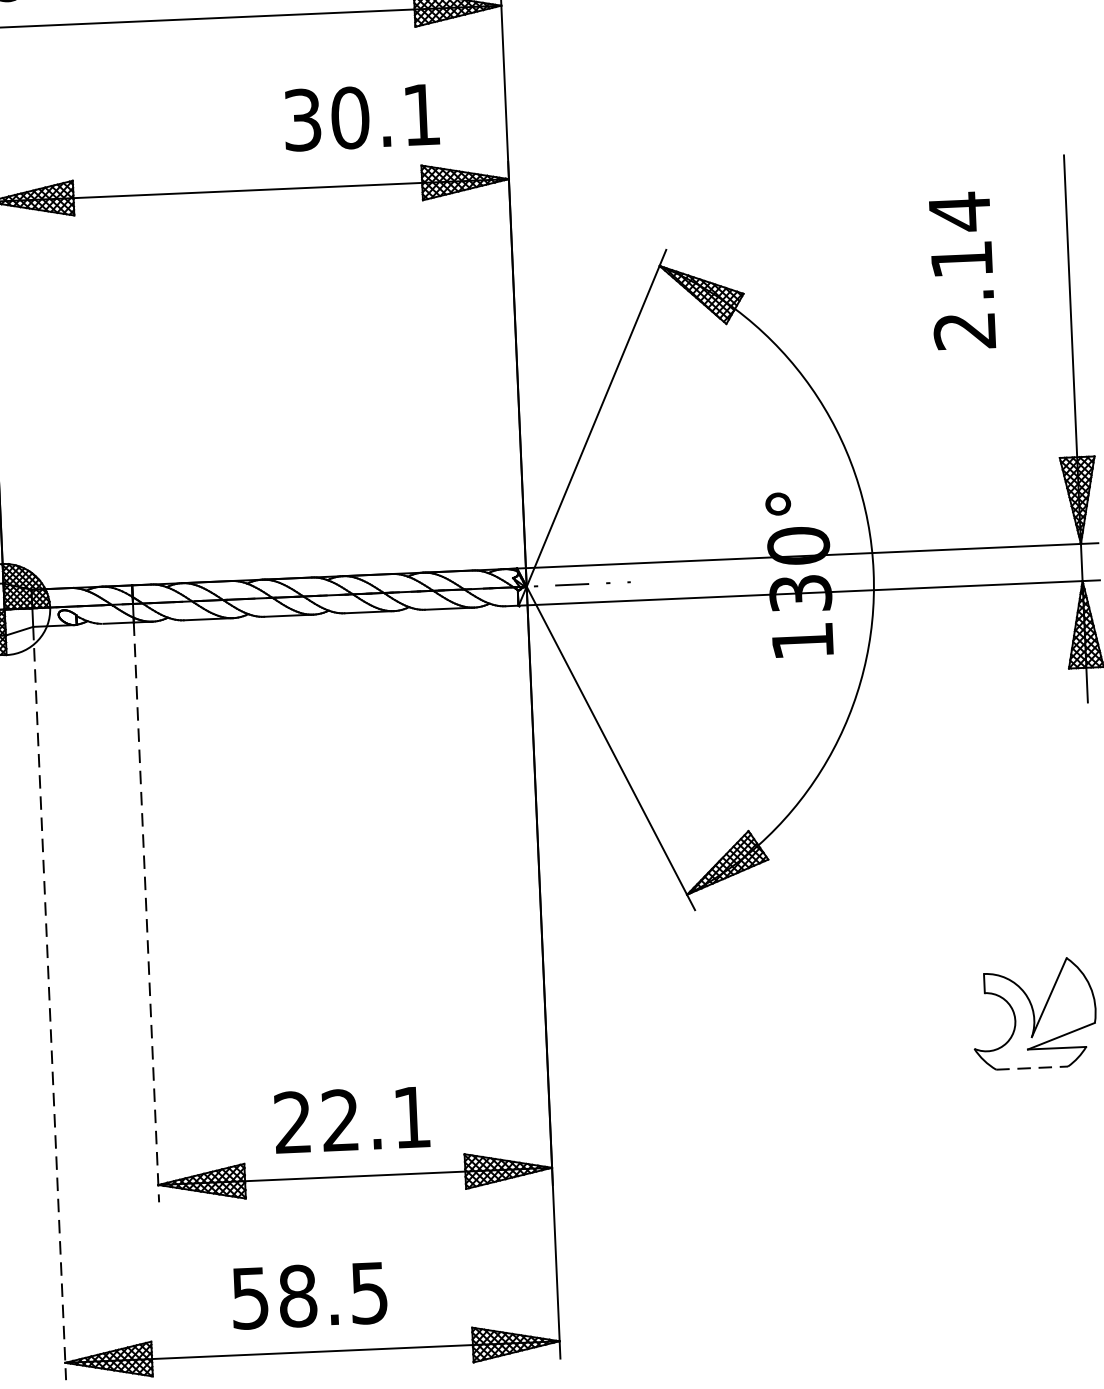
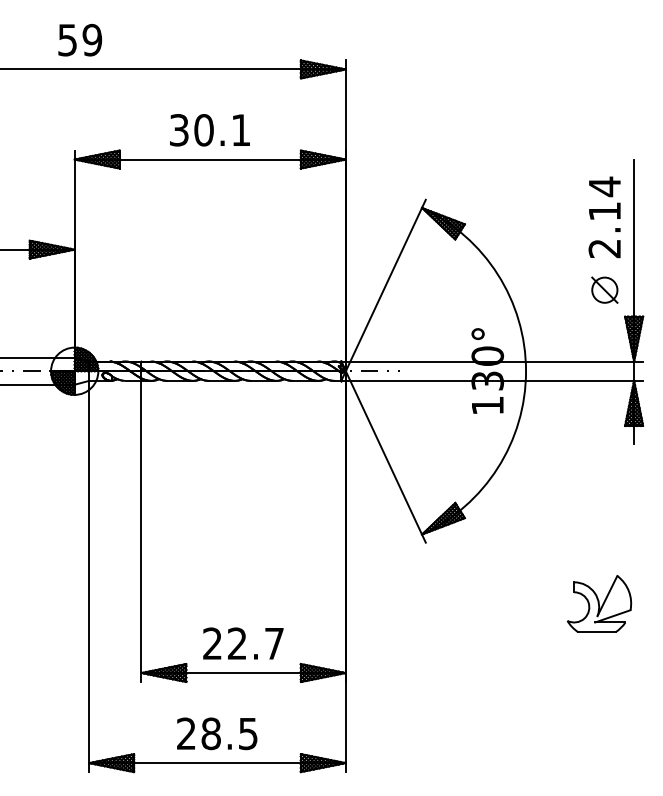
text: (360, 117) -> (209, 130), moved
text: (961, 271) -> (604, 217), moved
part: (1017, 407) -> (604, 289), added
line: (146, 912) -> (141, 531), dashed -> solid
line: (50, 1003) -> (89, 576), dashed -> solid
line: (1031, 1068) -> (596, 632), dashed -> solid
text: (412, 1116) -> (274, 643), 22.1 -> 22.7
text: (250, 1297) -> (186, 733), 58.5 -> 28.5

